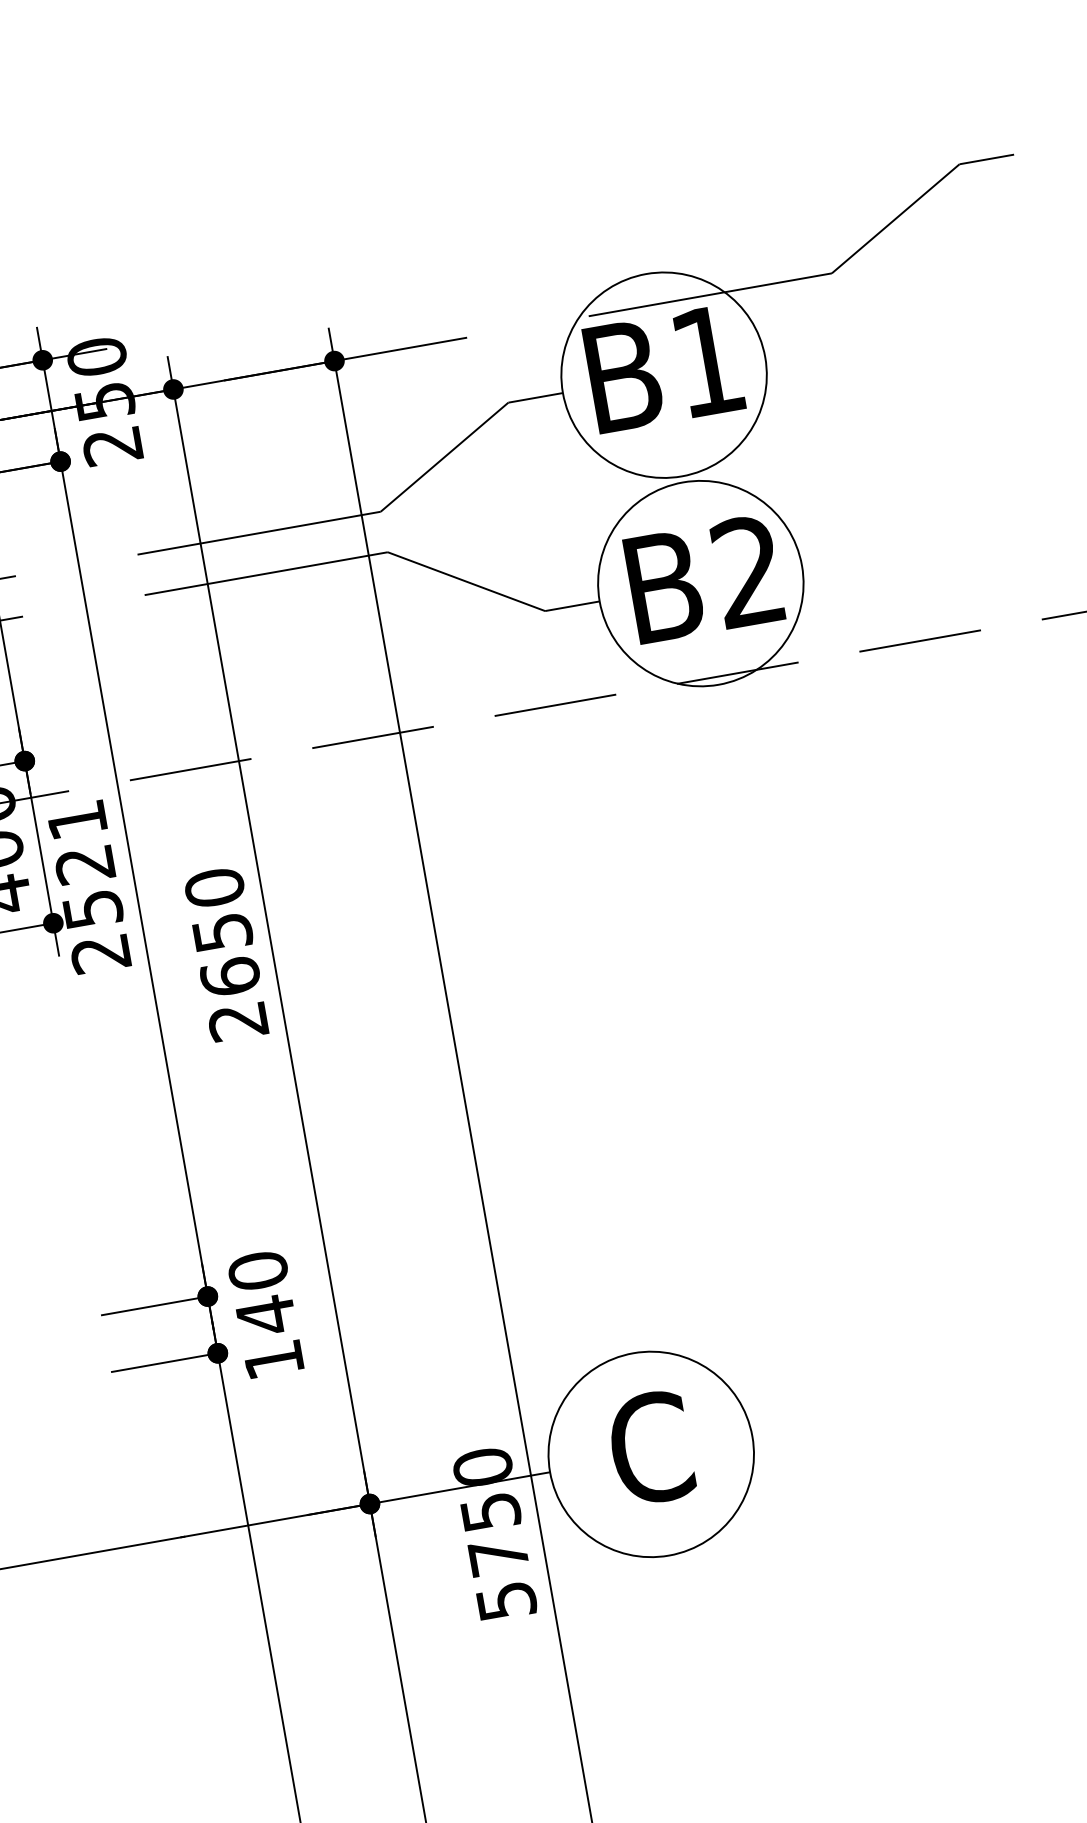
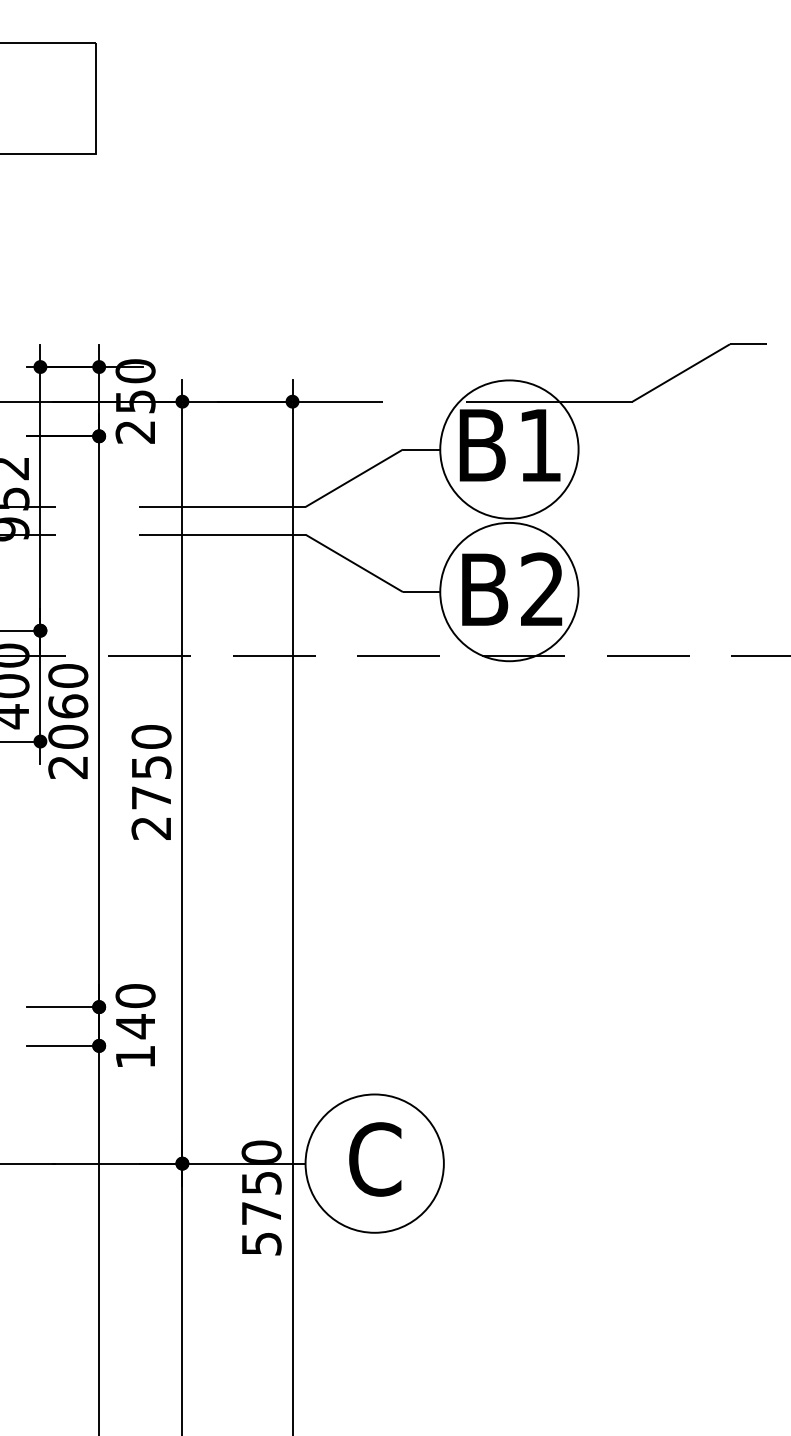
text: (85, 864) -> (68, 706), 2521 -> 2060
text: (230, 976) -> (151, 797), 2650 -> 2750

